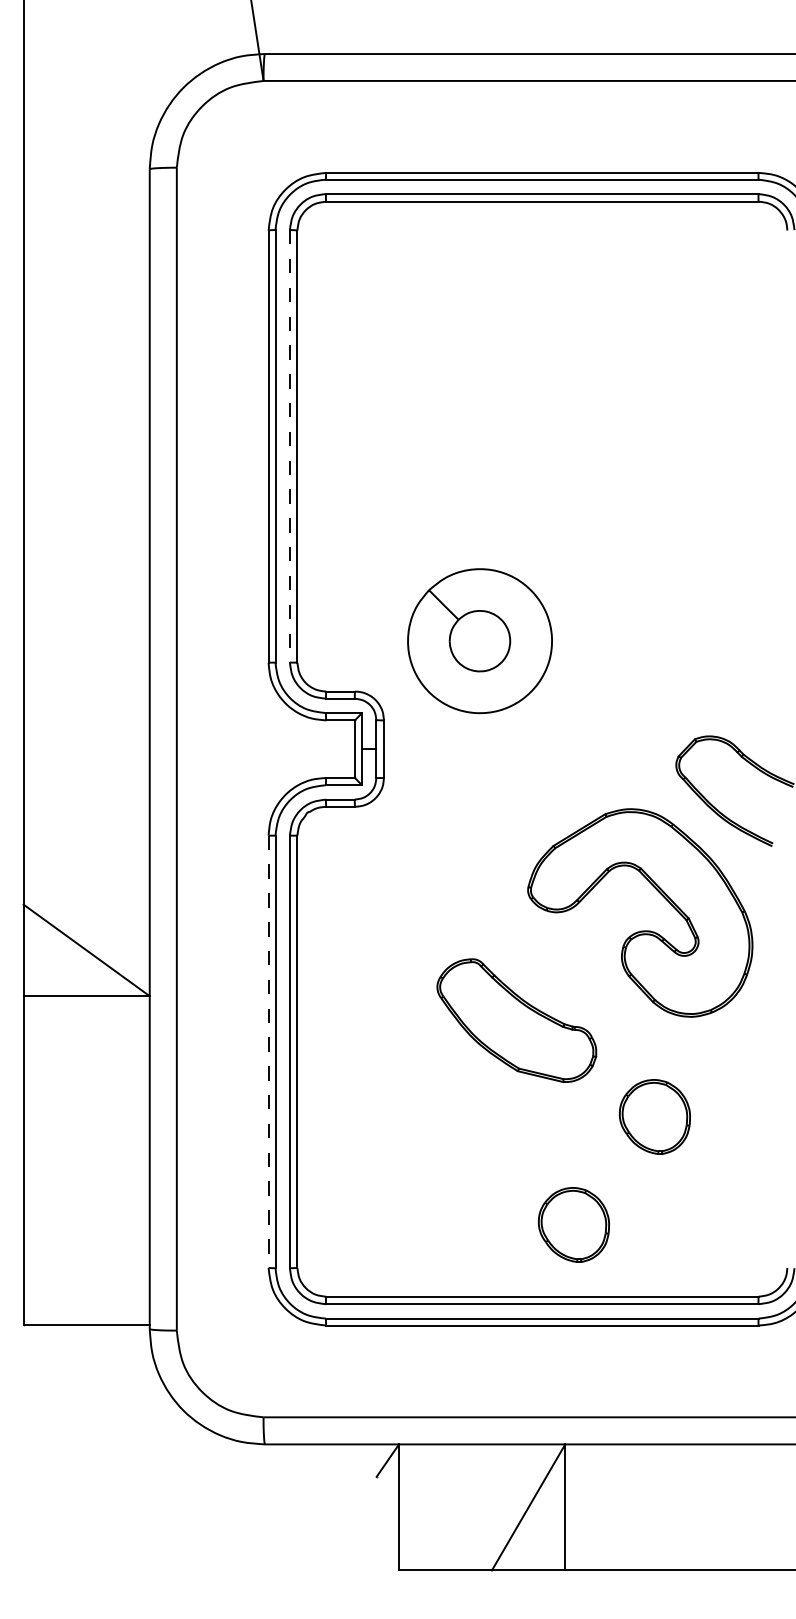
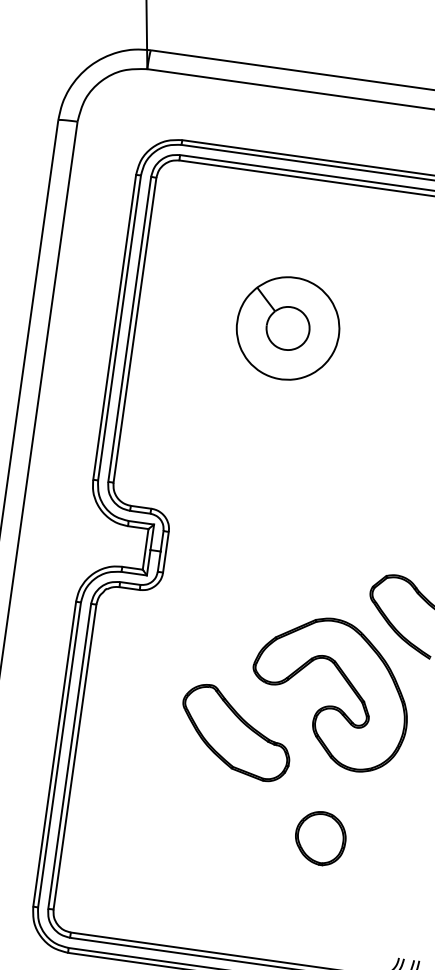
line: (289, 446) -> (129, 329), dashed -> solid
part: (479, 641) -> (287, 328), moved
part: (516, 1020) -> (235, 732), moved
line: (268, 1052) -> (54, 754), dashed -> solid
part: (573, 1224) -> (252, 906), removed

